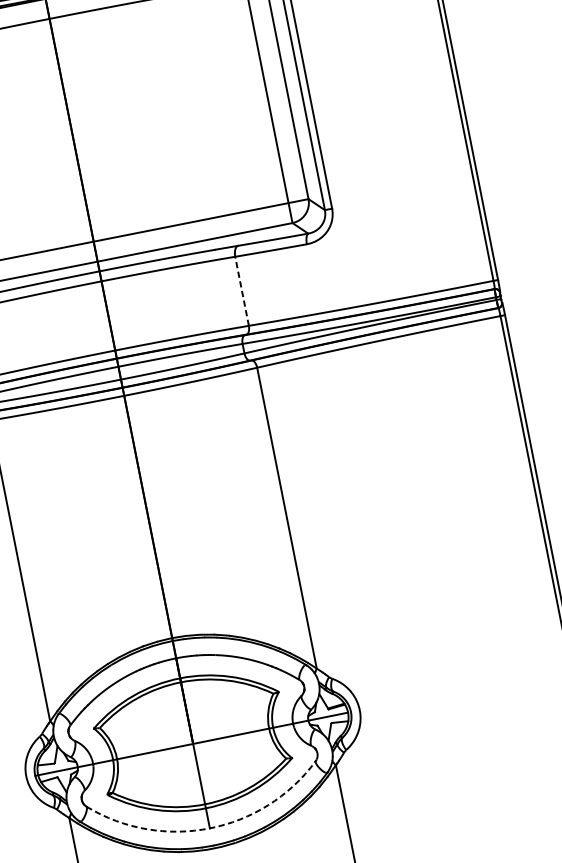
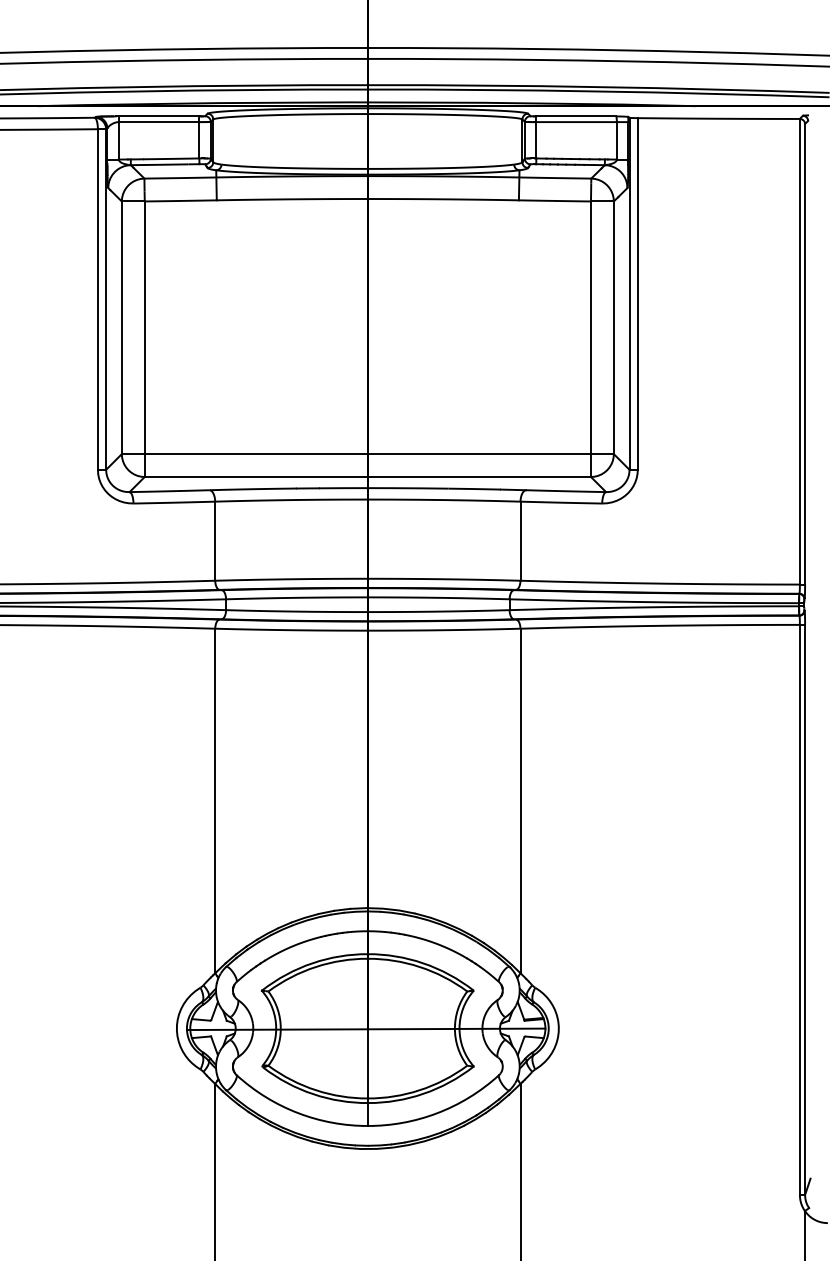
line: (242, 291) -> (520, 541), dashed -> solid
arc: (209, 828) -> (367, 1125), dashed -> solid

